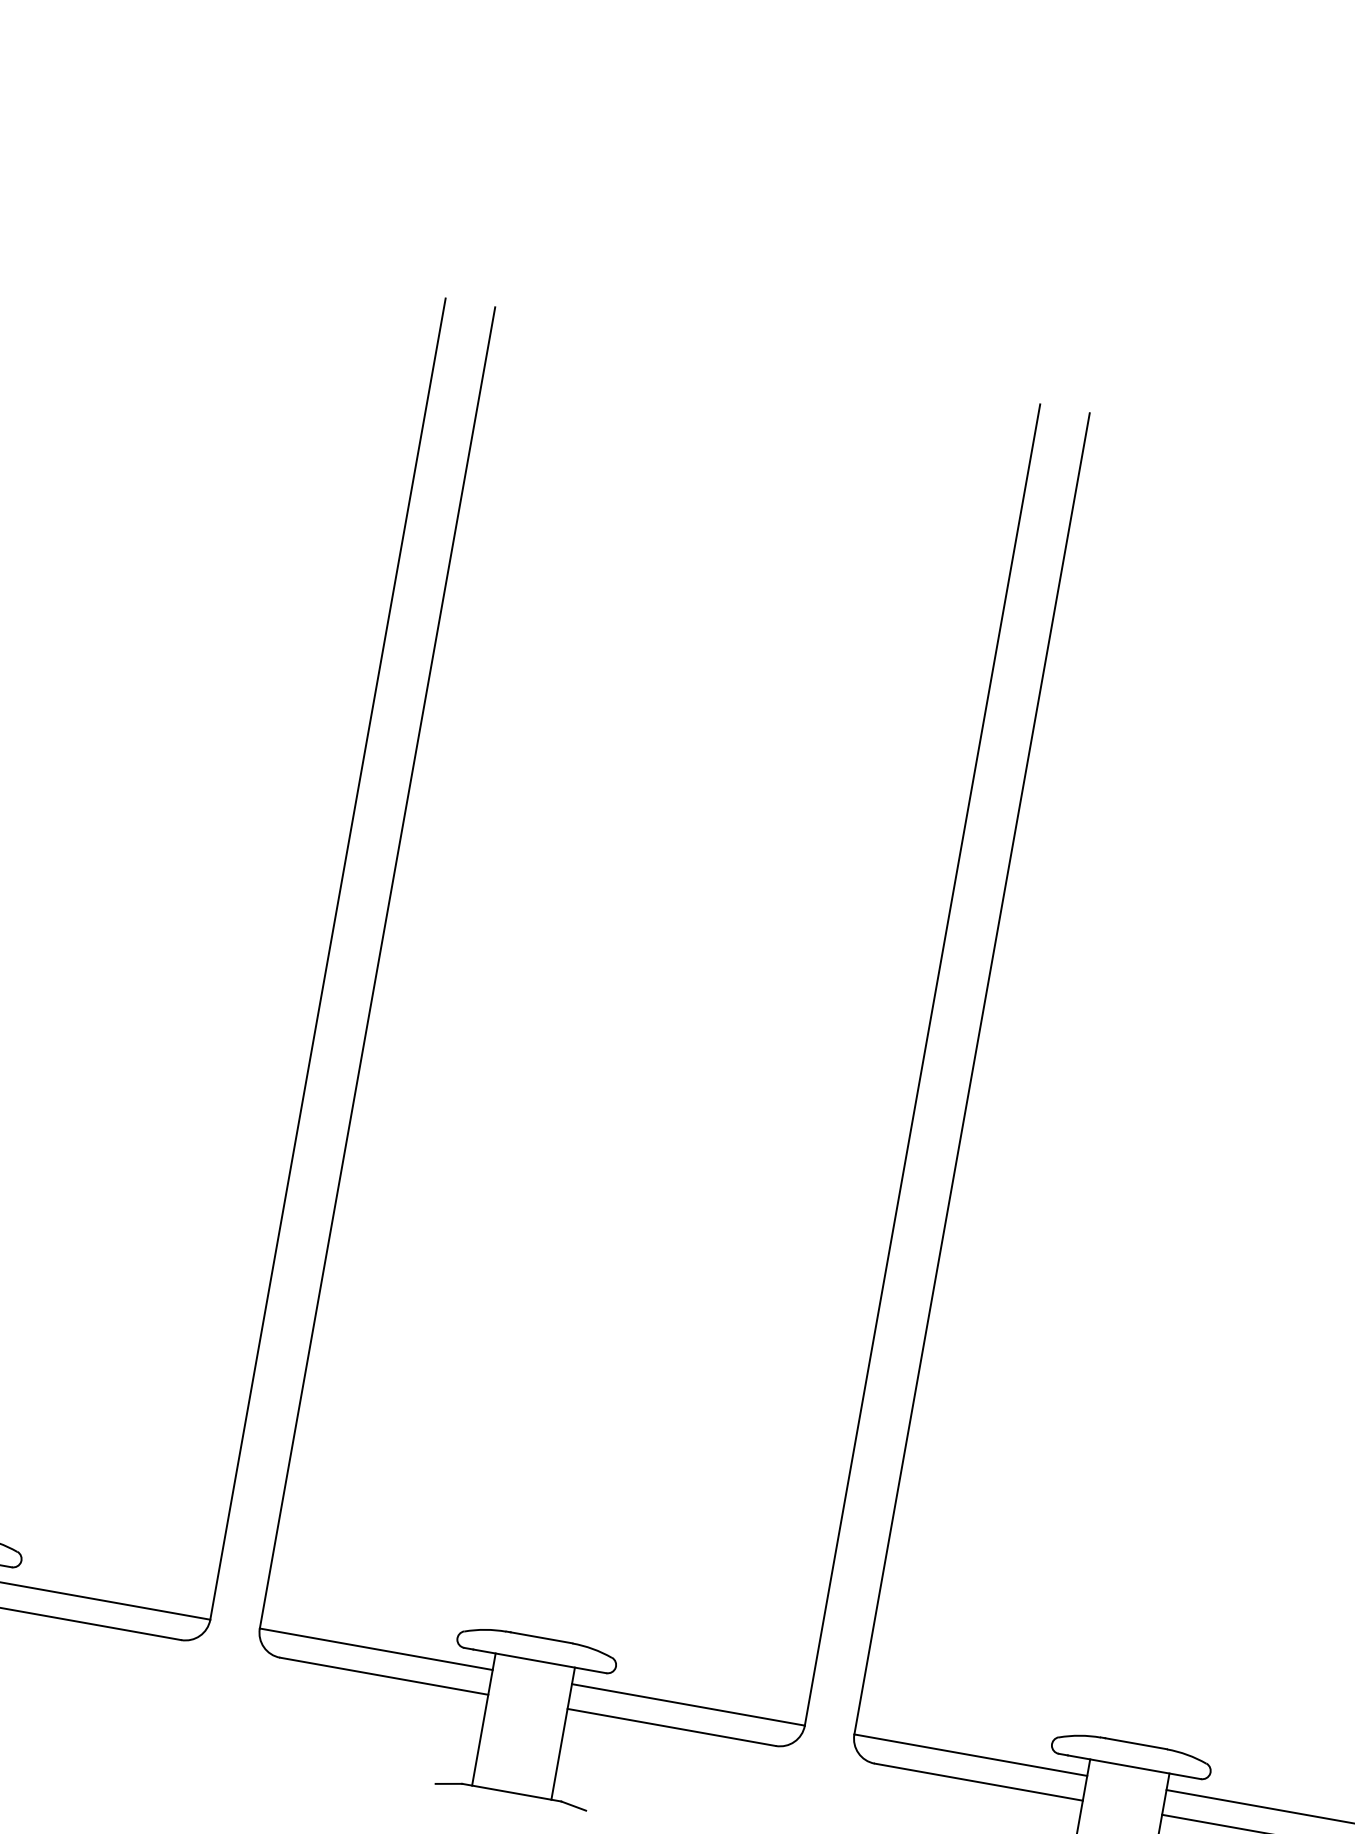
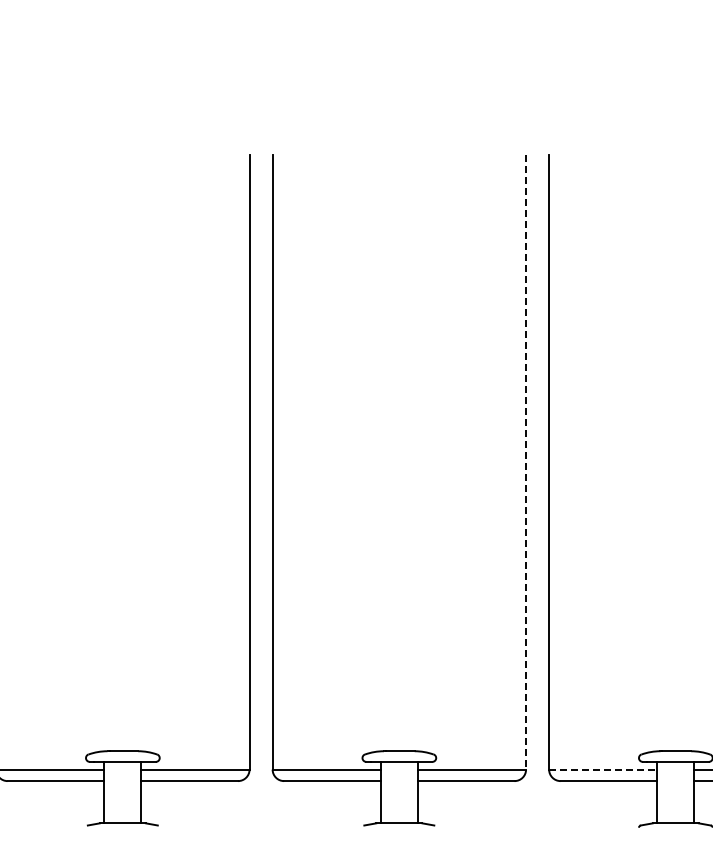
line: (923, 1065) -> (526, 462), solid -> dashed
line: (971, 1755) -> (603, 769), solid -> dashed

